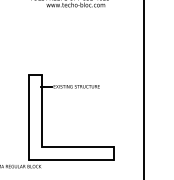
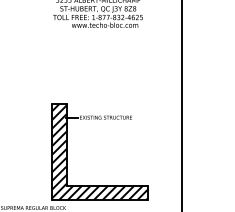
hatch: (71, 117) -> (100, 152), added

